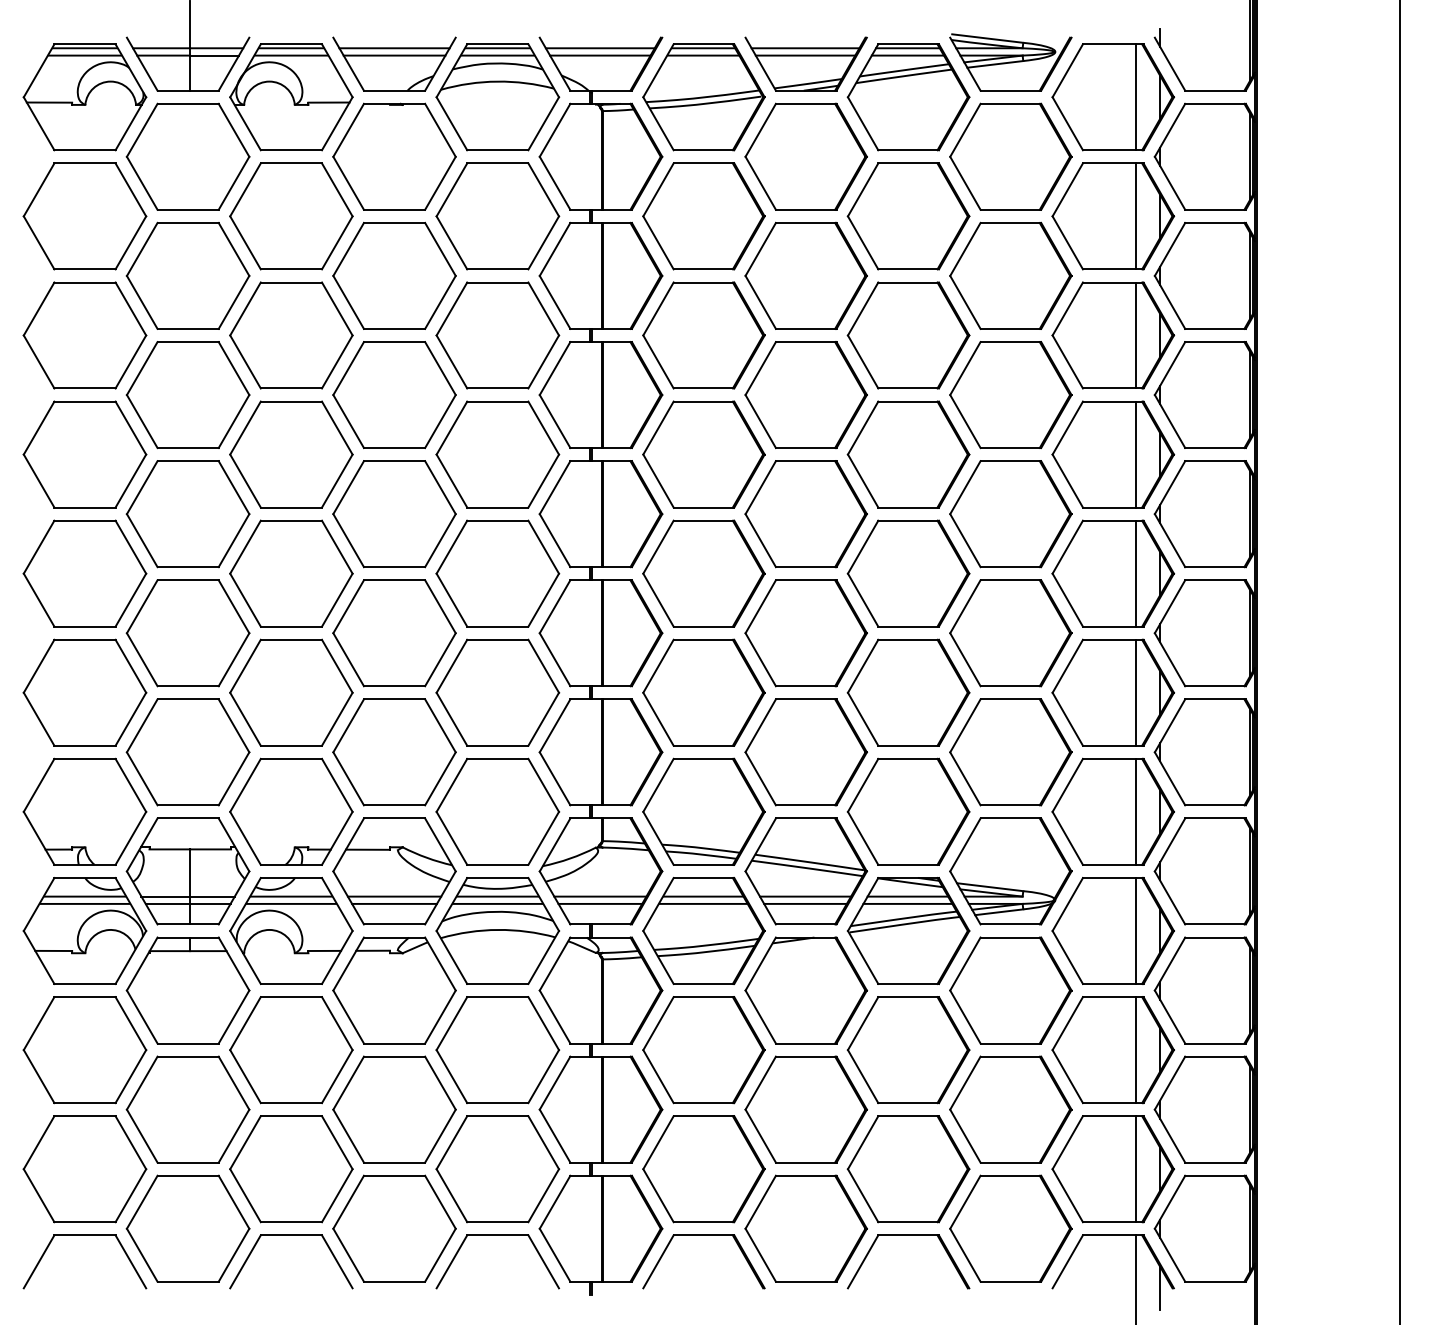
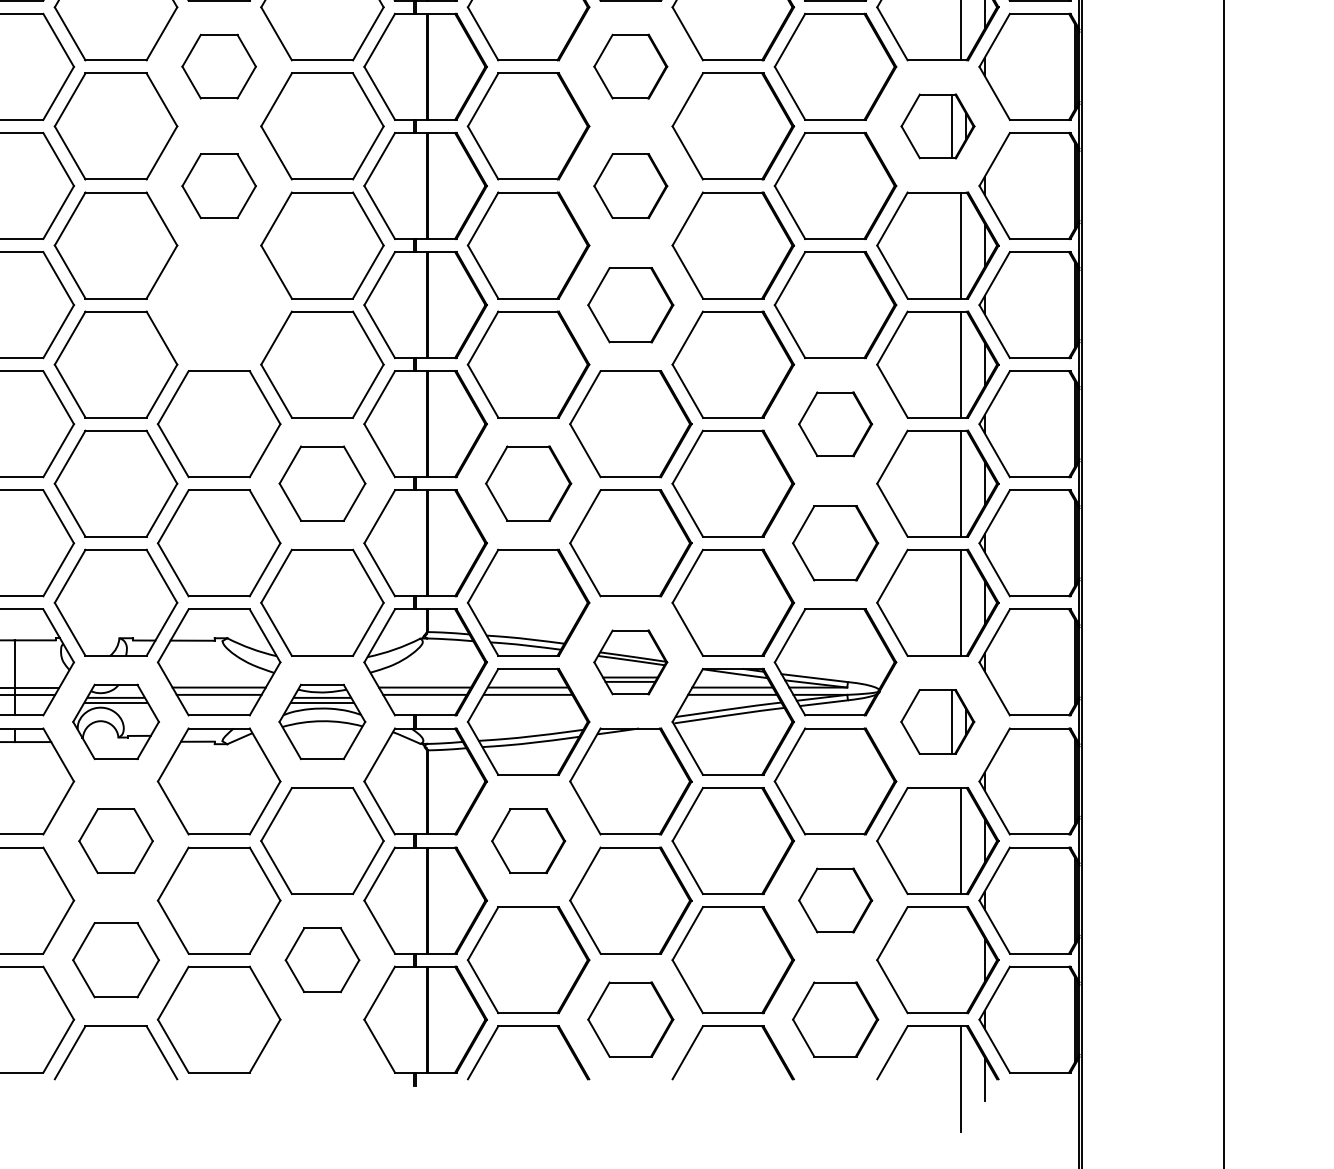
part: (394, 275) -> (219, 66), size x0.6
part: (805, 275) -> (630, 66), size x0.6
part: (1113, 335) -> (938, 126), size x0.6
part: (394, 395) -> (219, 186), size x0.6
part: (805, 395) -> (630, 186), size x0.6
part: (394, 514) -> (219, 305), removed
part: (805, 514) -> (630, 305), size x0.7
part: (1010, 633) -> (835, 424), size x0.6
part: (497, 692) -> (322, 483), size x0.7
part: (703, 692) -> (528, 483), size x0.7
part: (1010, 752) -> (835, 543), size x0.7
part: (805, 871) -> (630, 662), size x0.6
part: (291, 930) -> (116, 721), size x0.7
part: (497, 930) -> (322, 721), size x0.7
part: (1112, 930) -> (937, 721), size x0.6
part: (291, 1050) -> (116, 841), size x0.6
part: (703, 1050) -> (528, 841), size x0.6
part: (1010, 1109) -> (835, 900), size x0.6
part: (291, 1169) -> (116, 960), size x0.7
part: (497, 1169) -> (322, 960), size x0.6
line: (1136, 1169) -> (961, 960), removed
part: (805, 1228) -> (630, 1019), size x0.7
part: (1010, 1228) -> (835, 1019), size x0.7
part: (497, 1235) -> (322, 1026), removed

